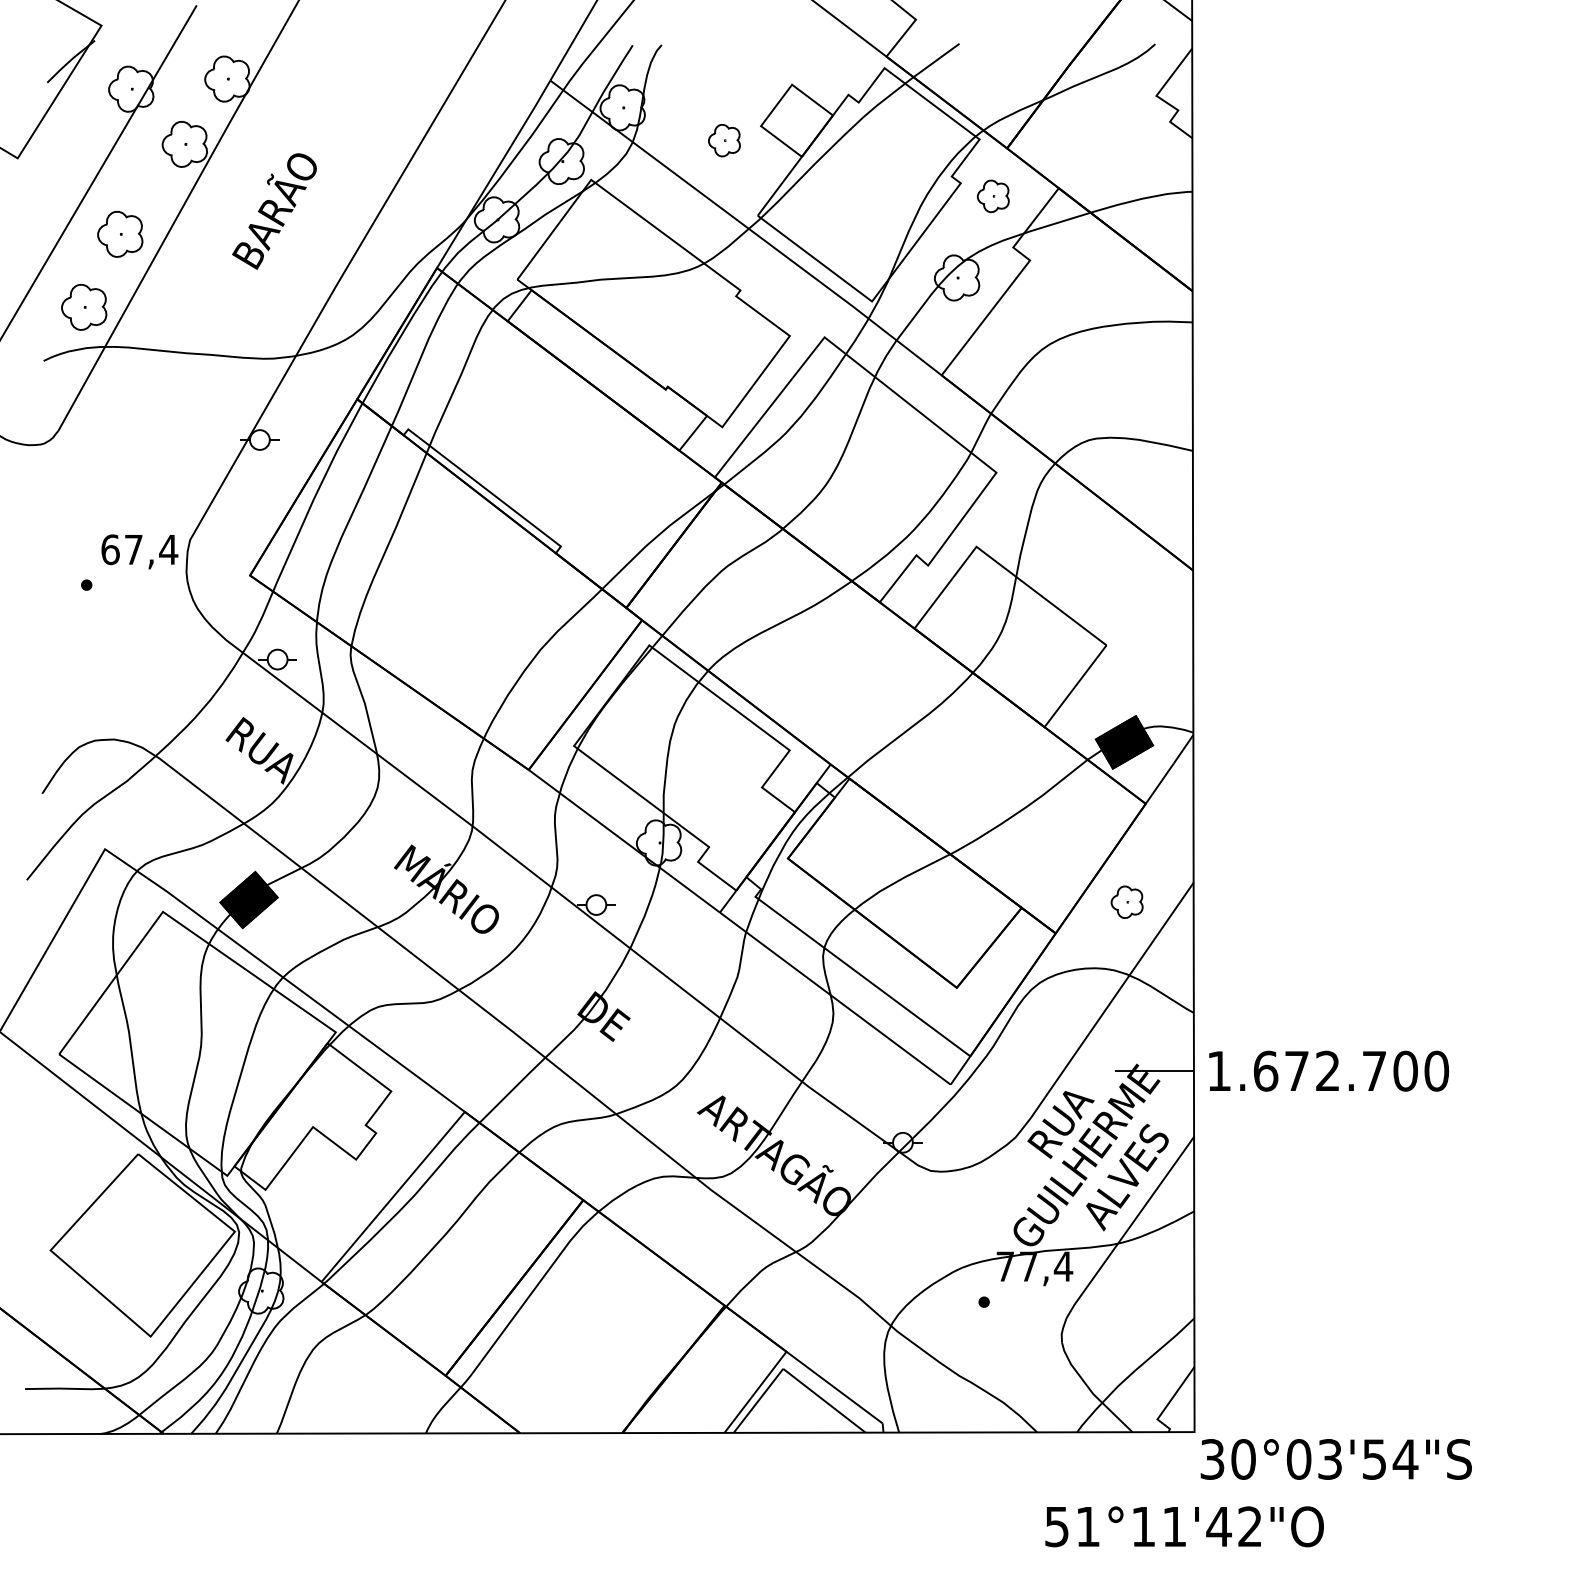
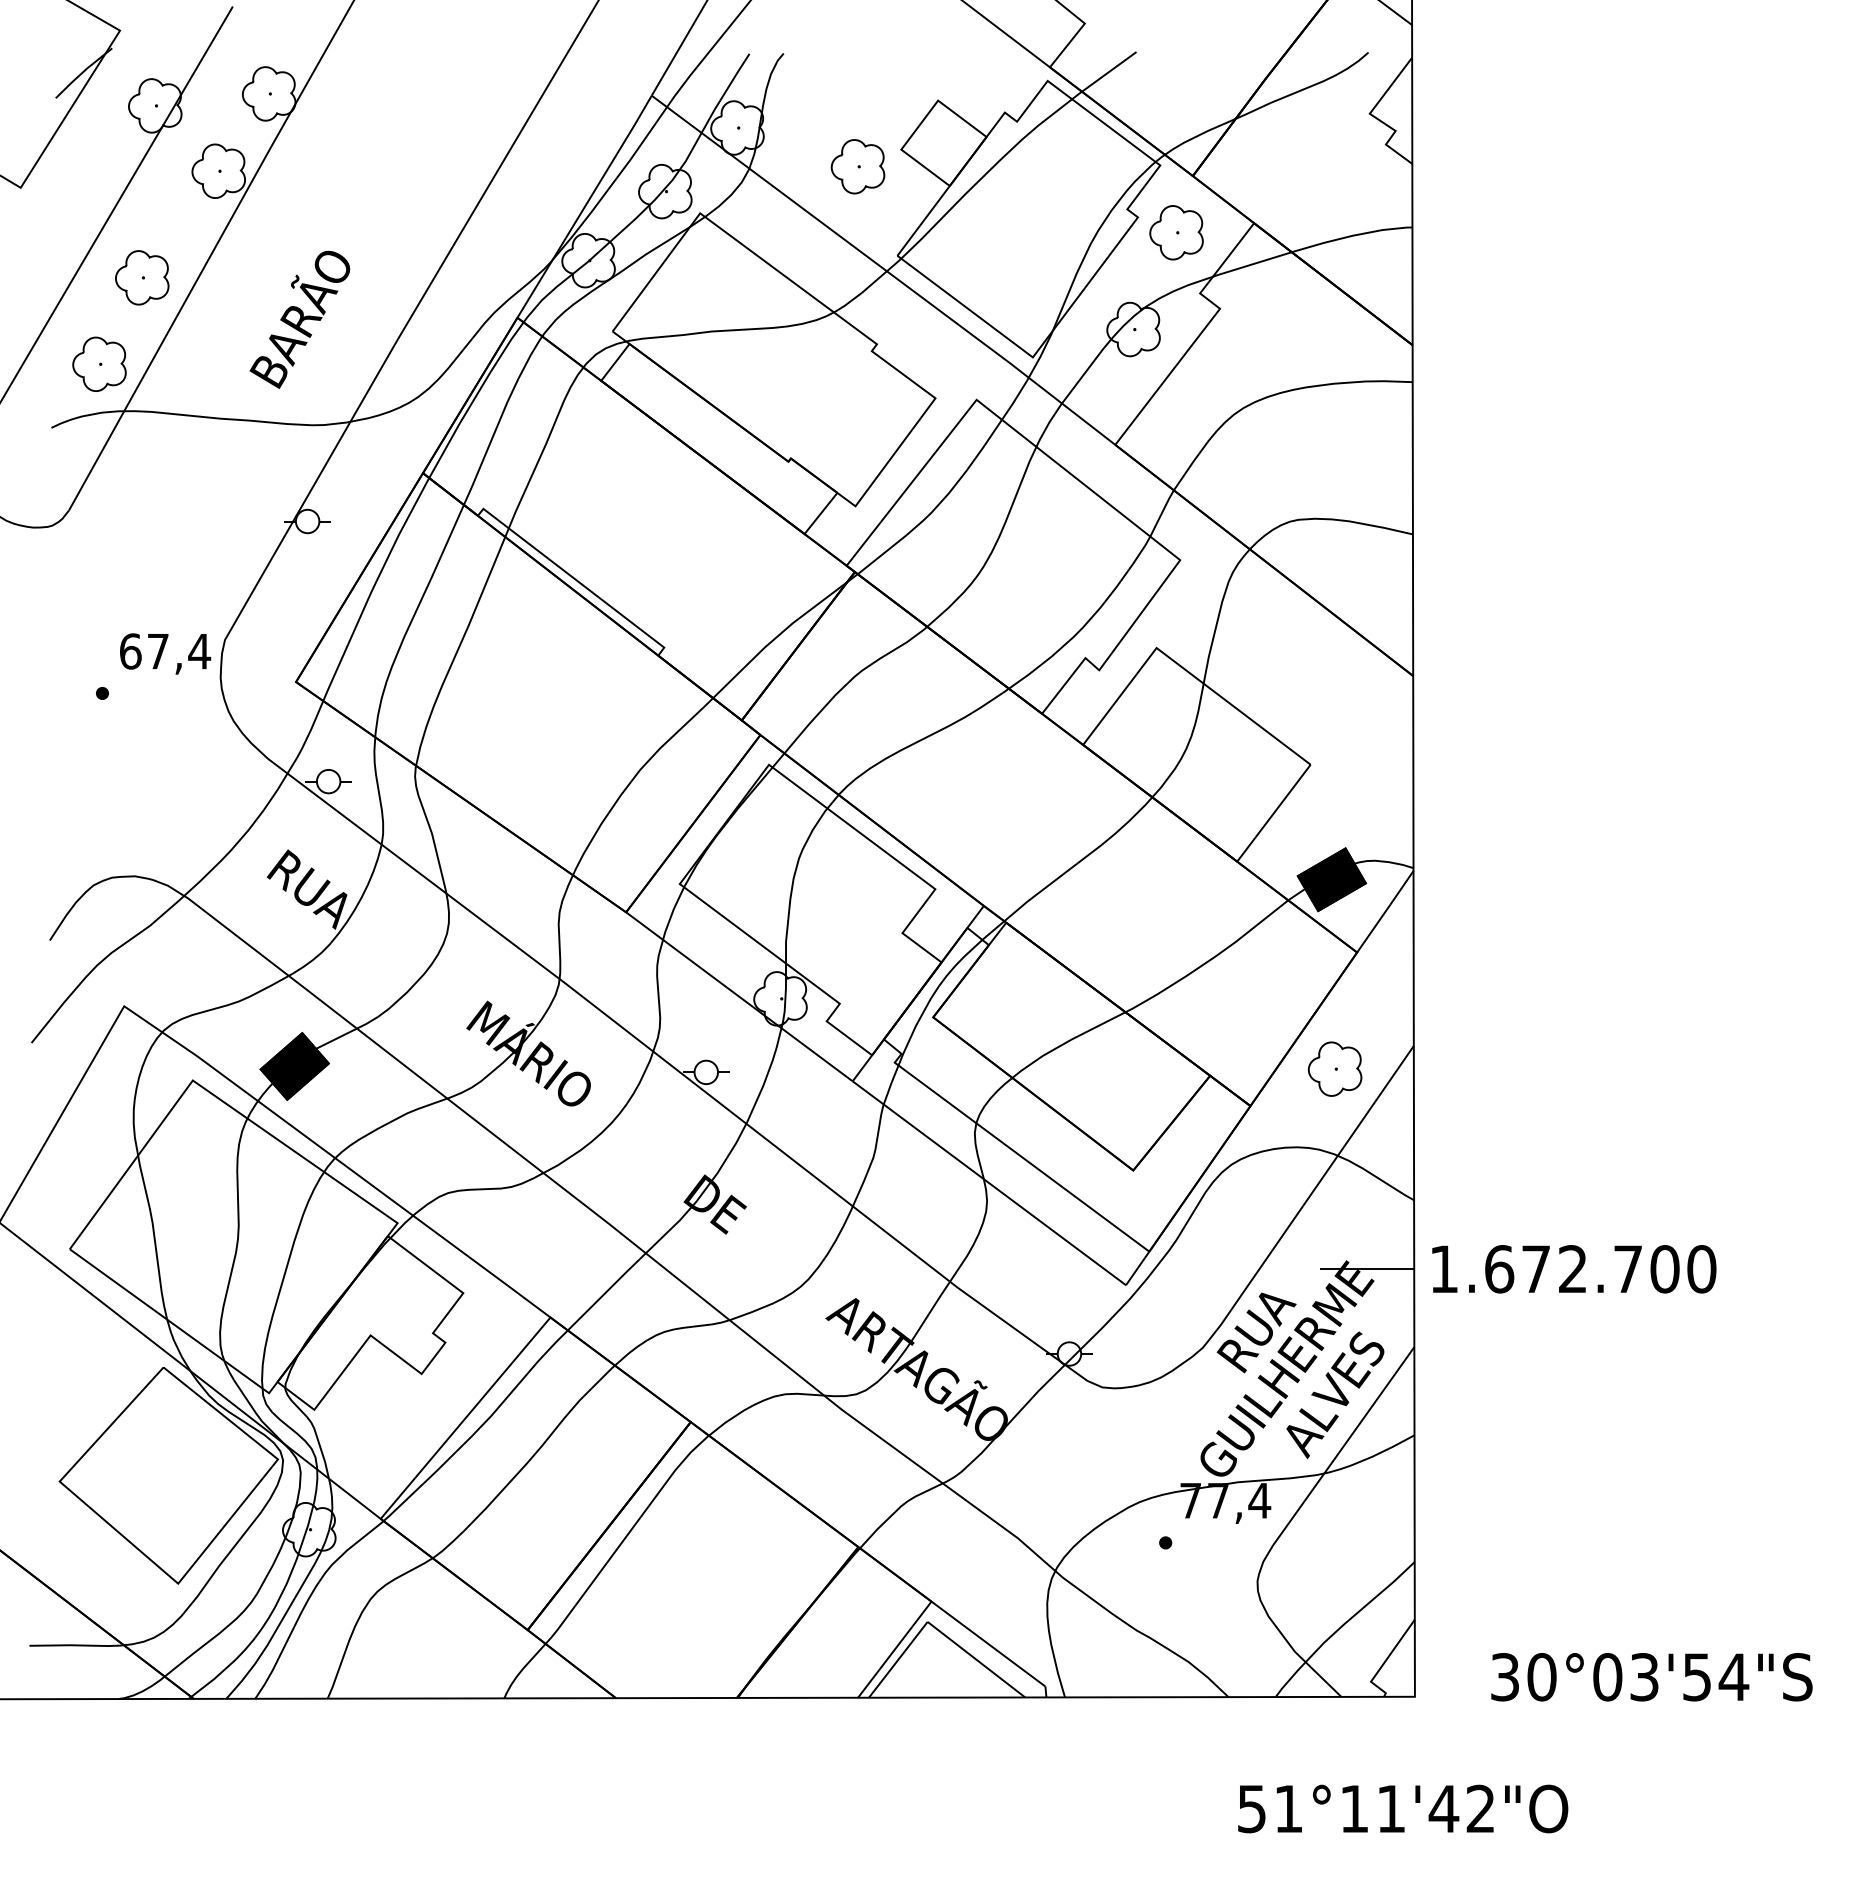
part: (724, 140) -> (857, 166), size x1.43
part: (993, 196) -> (1176, 232), size x1.43
text: (274, 211) -> (299, 319), moved
part: (1126, 901) -> (1334, 1068), size x1.43
text: (1336, 1459) -> (1651, 1677), moved

